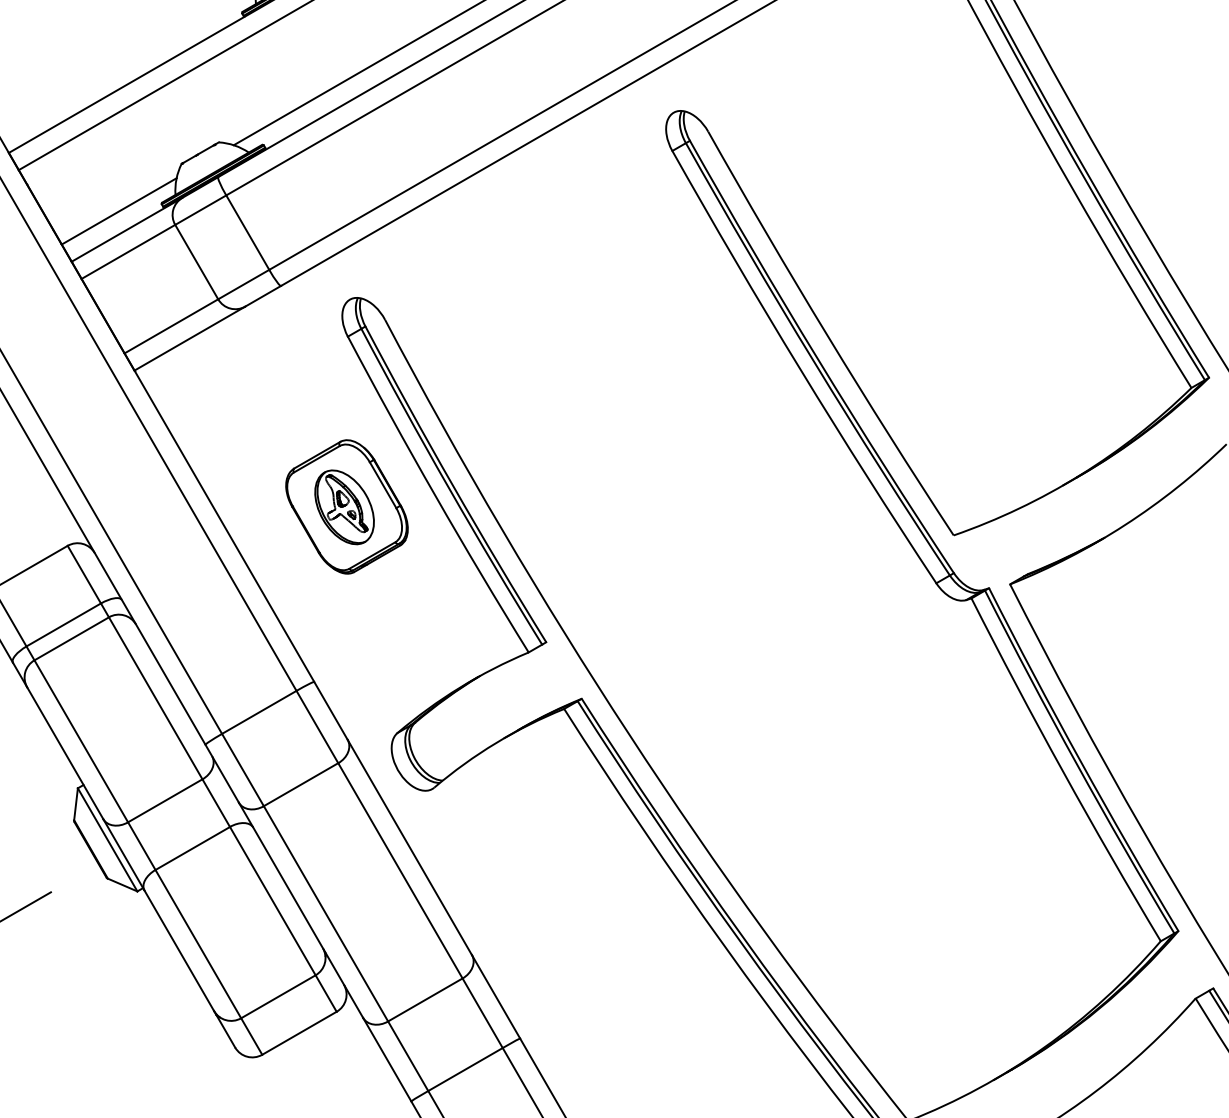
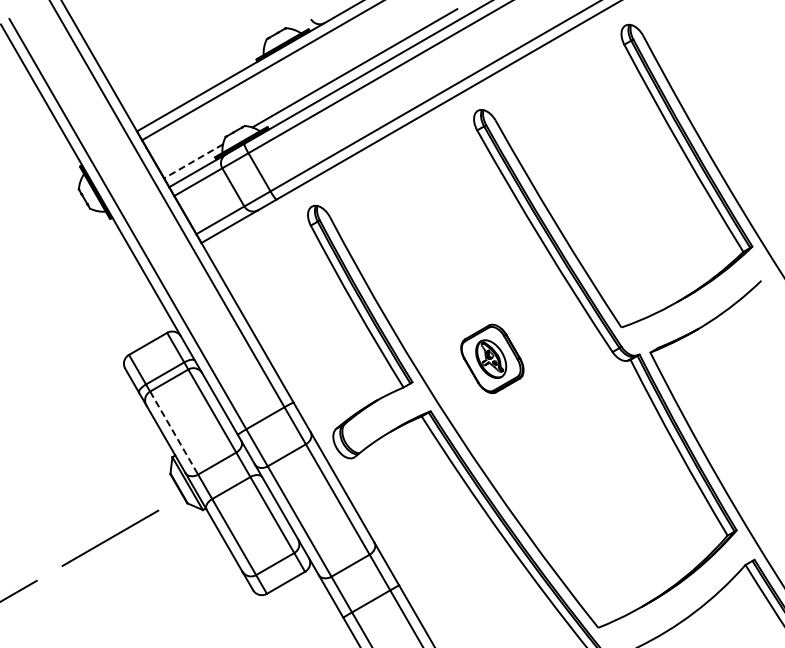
line: (119, 211) -> (193, 161), solid -> dashed
part: (347, 506) -> (492, 358), moved
line: (81, 742) -> (174, 433), solid -> dashed

